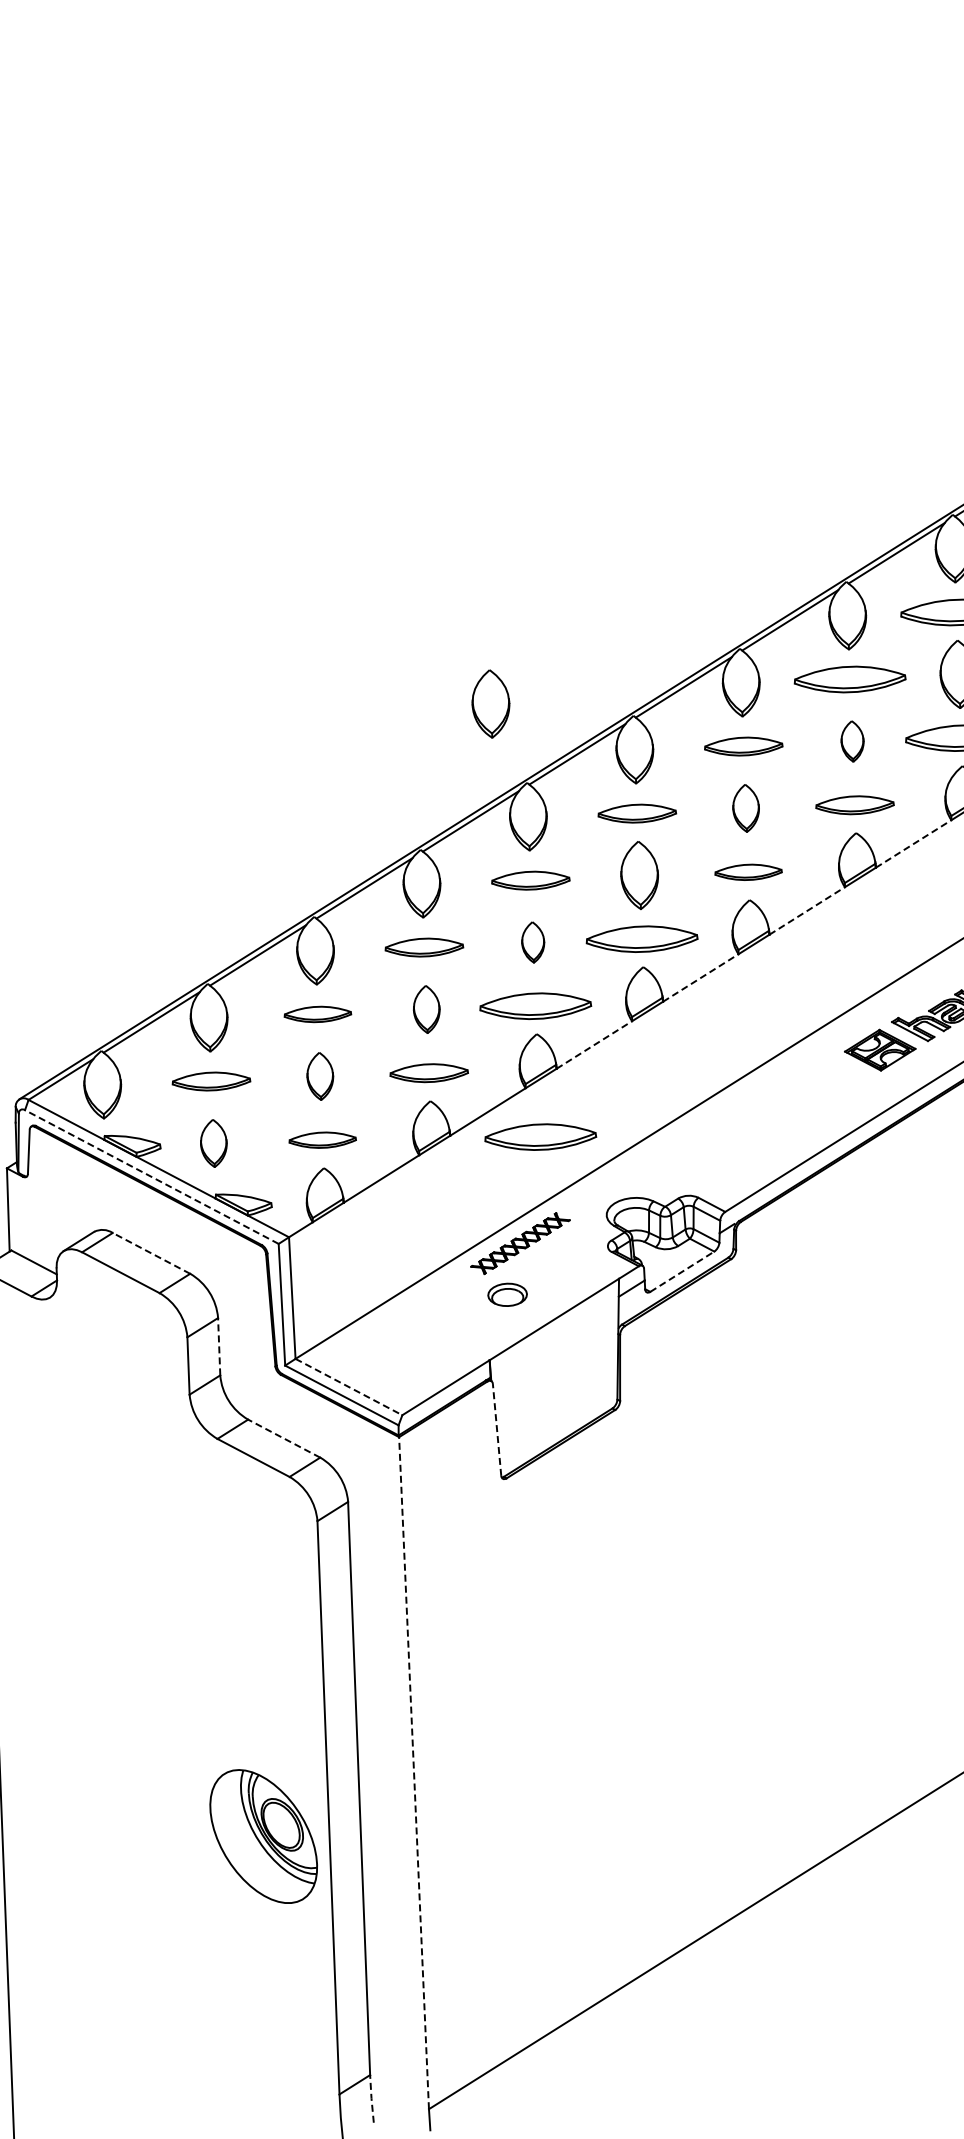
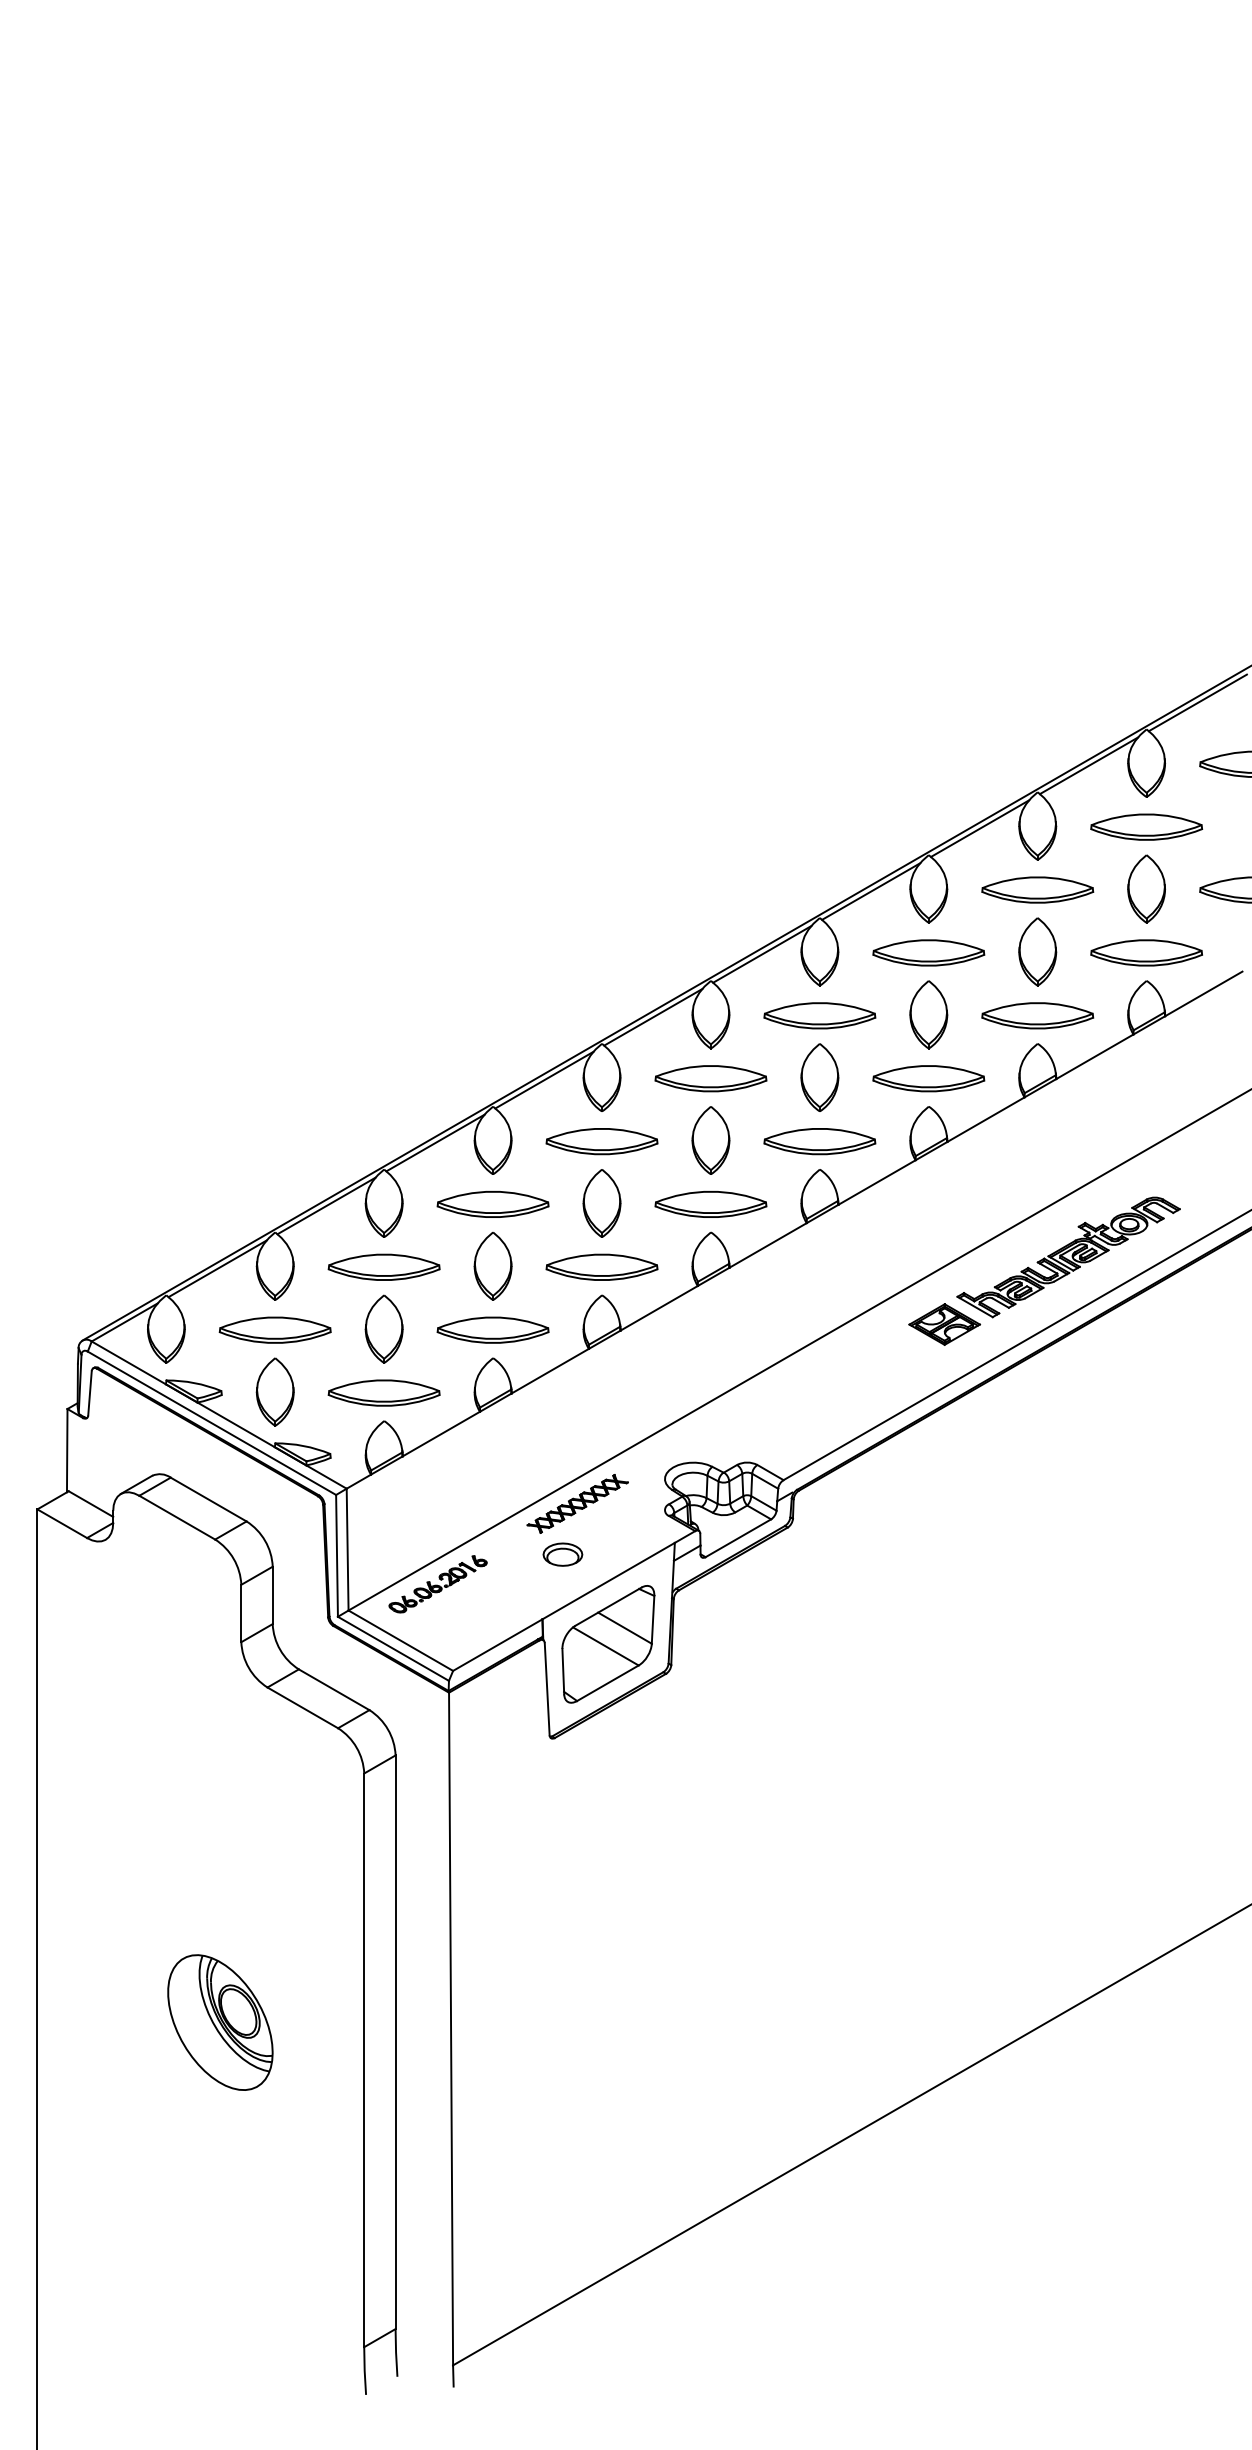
part: (490, 703) -> (568, 963), removed
part: (852, 741) -> (928, 1014), size x1.67
part: (743, 746) -> (819, 1015), size x1.43
part: (854, 805) -> (928, 1078), size x1.43
part: (745, 808) -> (819, 1077), size x1.43
part: (636, 813) -> (710, 1078), size x1.43
line: (913, 843) -> (985, 1119), dashed -> solid
part: (748, 872) -> (819, 1141), size x1.67
part: (530, 880) -> (601, 1141), size x1.43
line: (807, 910) -> (877, 1182), dashed -> solid
part: (532, 942) -> (601, 1203), size x1.67
part: (423, 947) -> (492, 1204), size x1.43
line: (701, 978) -> (768, 1245), dashed -> solid
part: (426, 1009) -> (492, 1266), size x1.43
part: (317, 1013) -> (383, 1266), size x1.67
line: (594, 1045) -> (659, 1308), dashed -> solid
part: (428, 1072) -> (492, 1329), size x1.43
part: (319, 1075) -> (383, 1328), size x1.43
part: (210, 1080) -> (274, 1329), size x1.43
part: (540, 1136) -> (601, 1397), removed
part: (322, 1139) -> (383, 1392), size x1.67
part: (213, 1142) -> (274, 1391), size x1.43
line: (151, 1177) -> (211, 1423), dashed -> solid
line: (151, 1253) -> (208, 1499), dashed -> solid
line: (682, 1271) -> (738, 1538), dashed -> solid
part: (383, 1329) -> (437, 1584), added
line: (218, 1346) -> (272, 1595), dashed -> solid
part: (556, 1382) -> (608, 1644), added
line: (349, 1386) -> (401, 1640), dashed -> solid
line: (497, 1429) -> (547, 1688), dashed -> solid
line: (284, 1438) -> (334, 1689), dashed -> solid
line: (414, 1772) -> (451, 2028), dashed -> solid
part: (263, 1836) -> (220, 2022), moved
line: (371, 2098) -> (396, 2352), dashed -> solid

